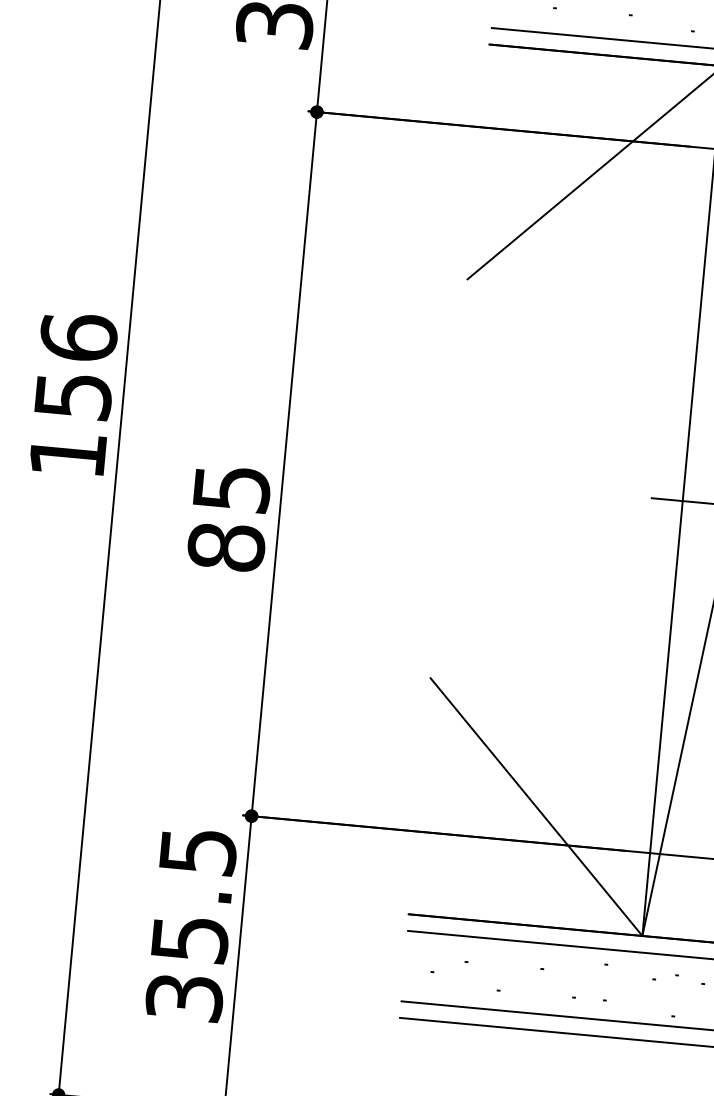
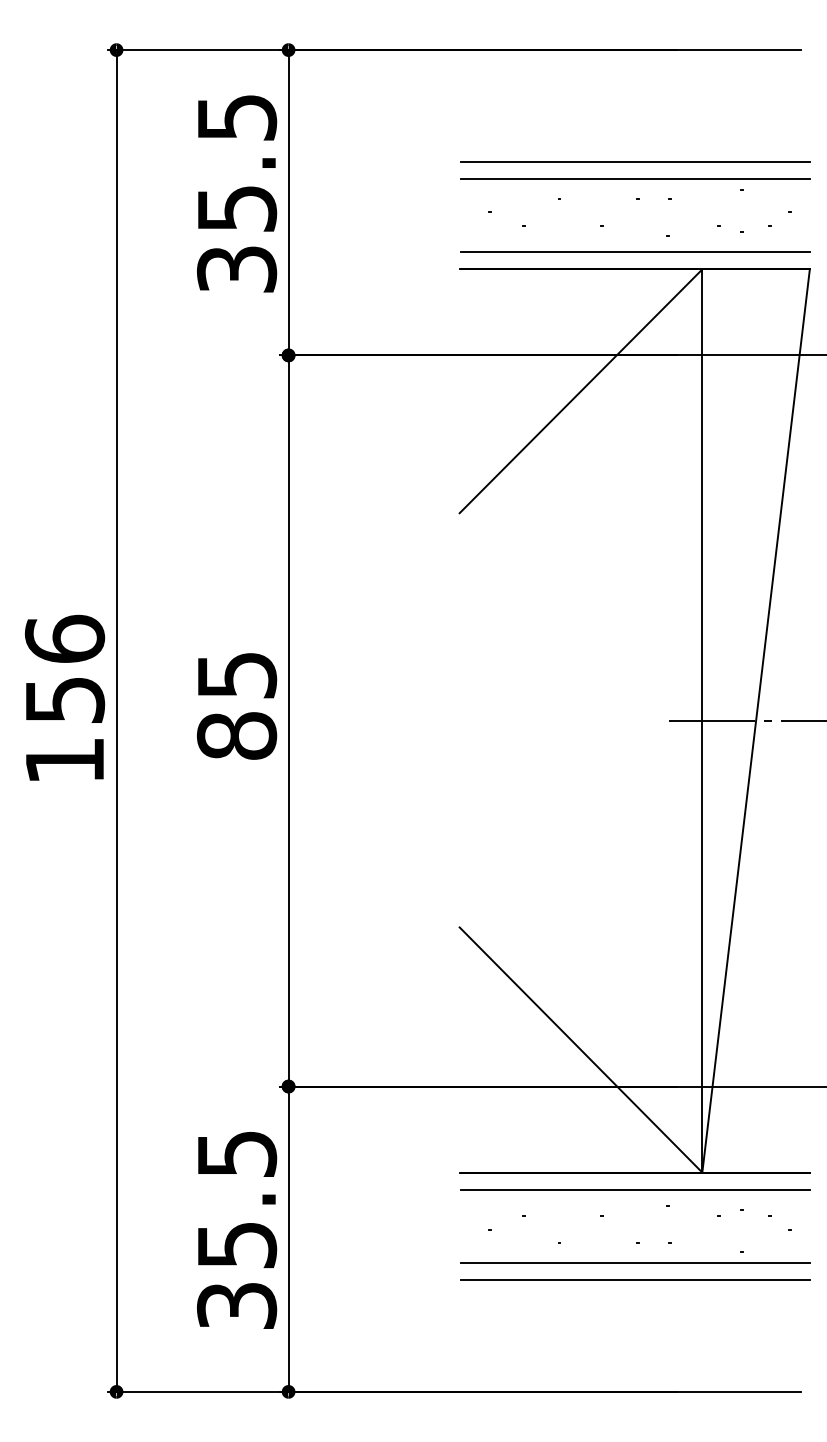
text: (74, 393) -> (65, 697), moved
text: (229, 518) -> (237, 706), moved
text: (191, 925) -> (237, 1230), moved

